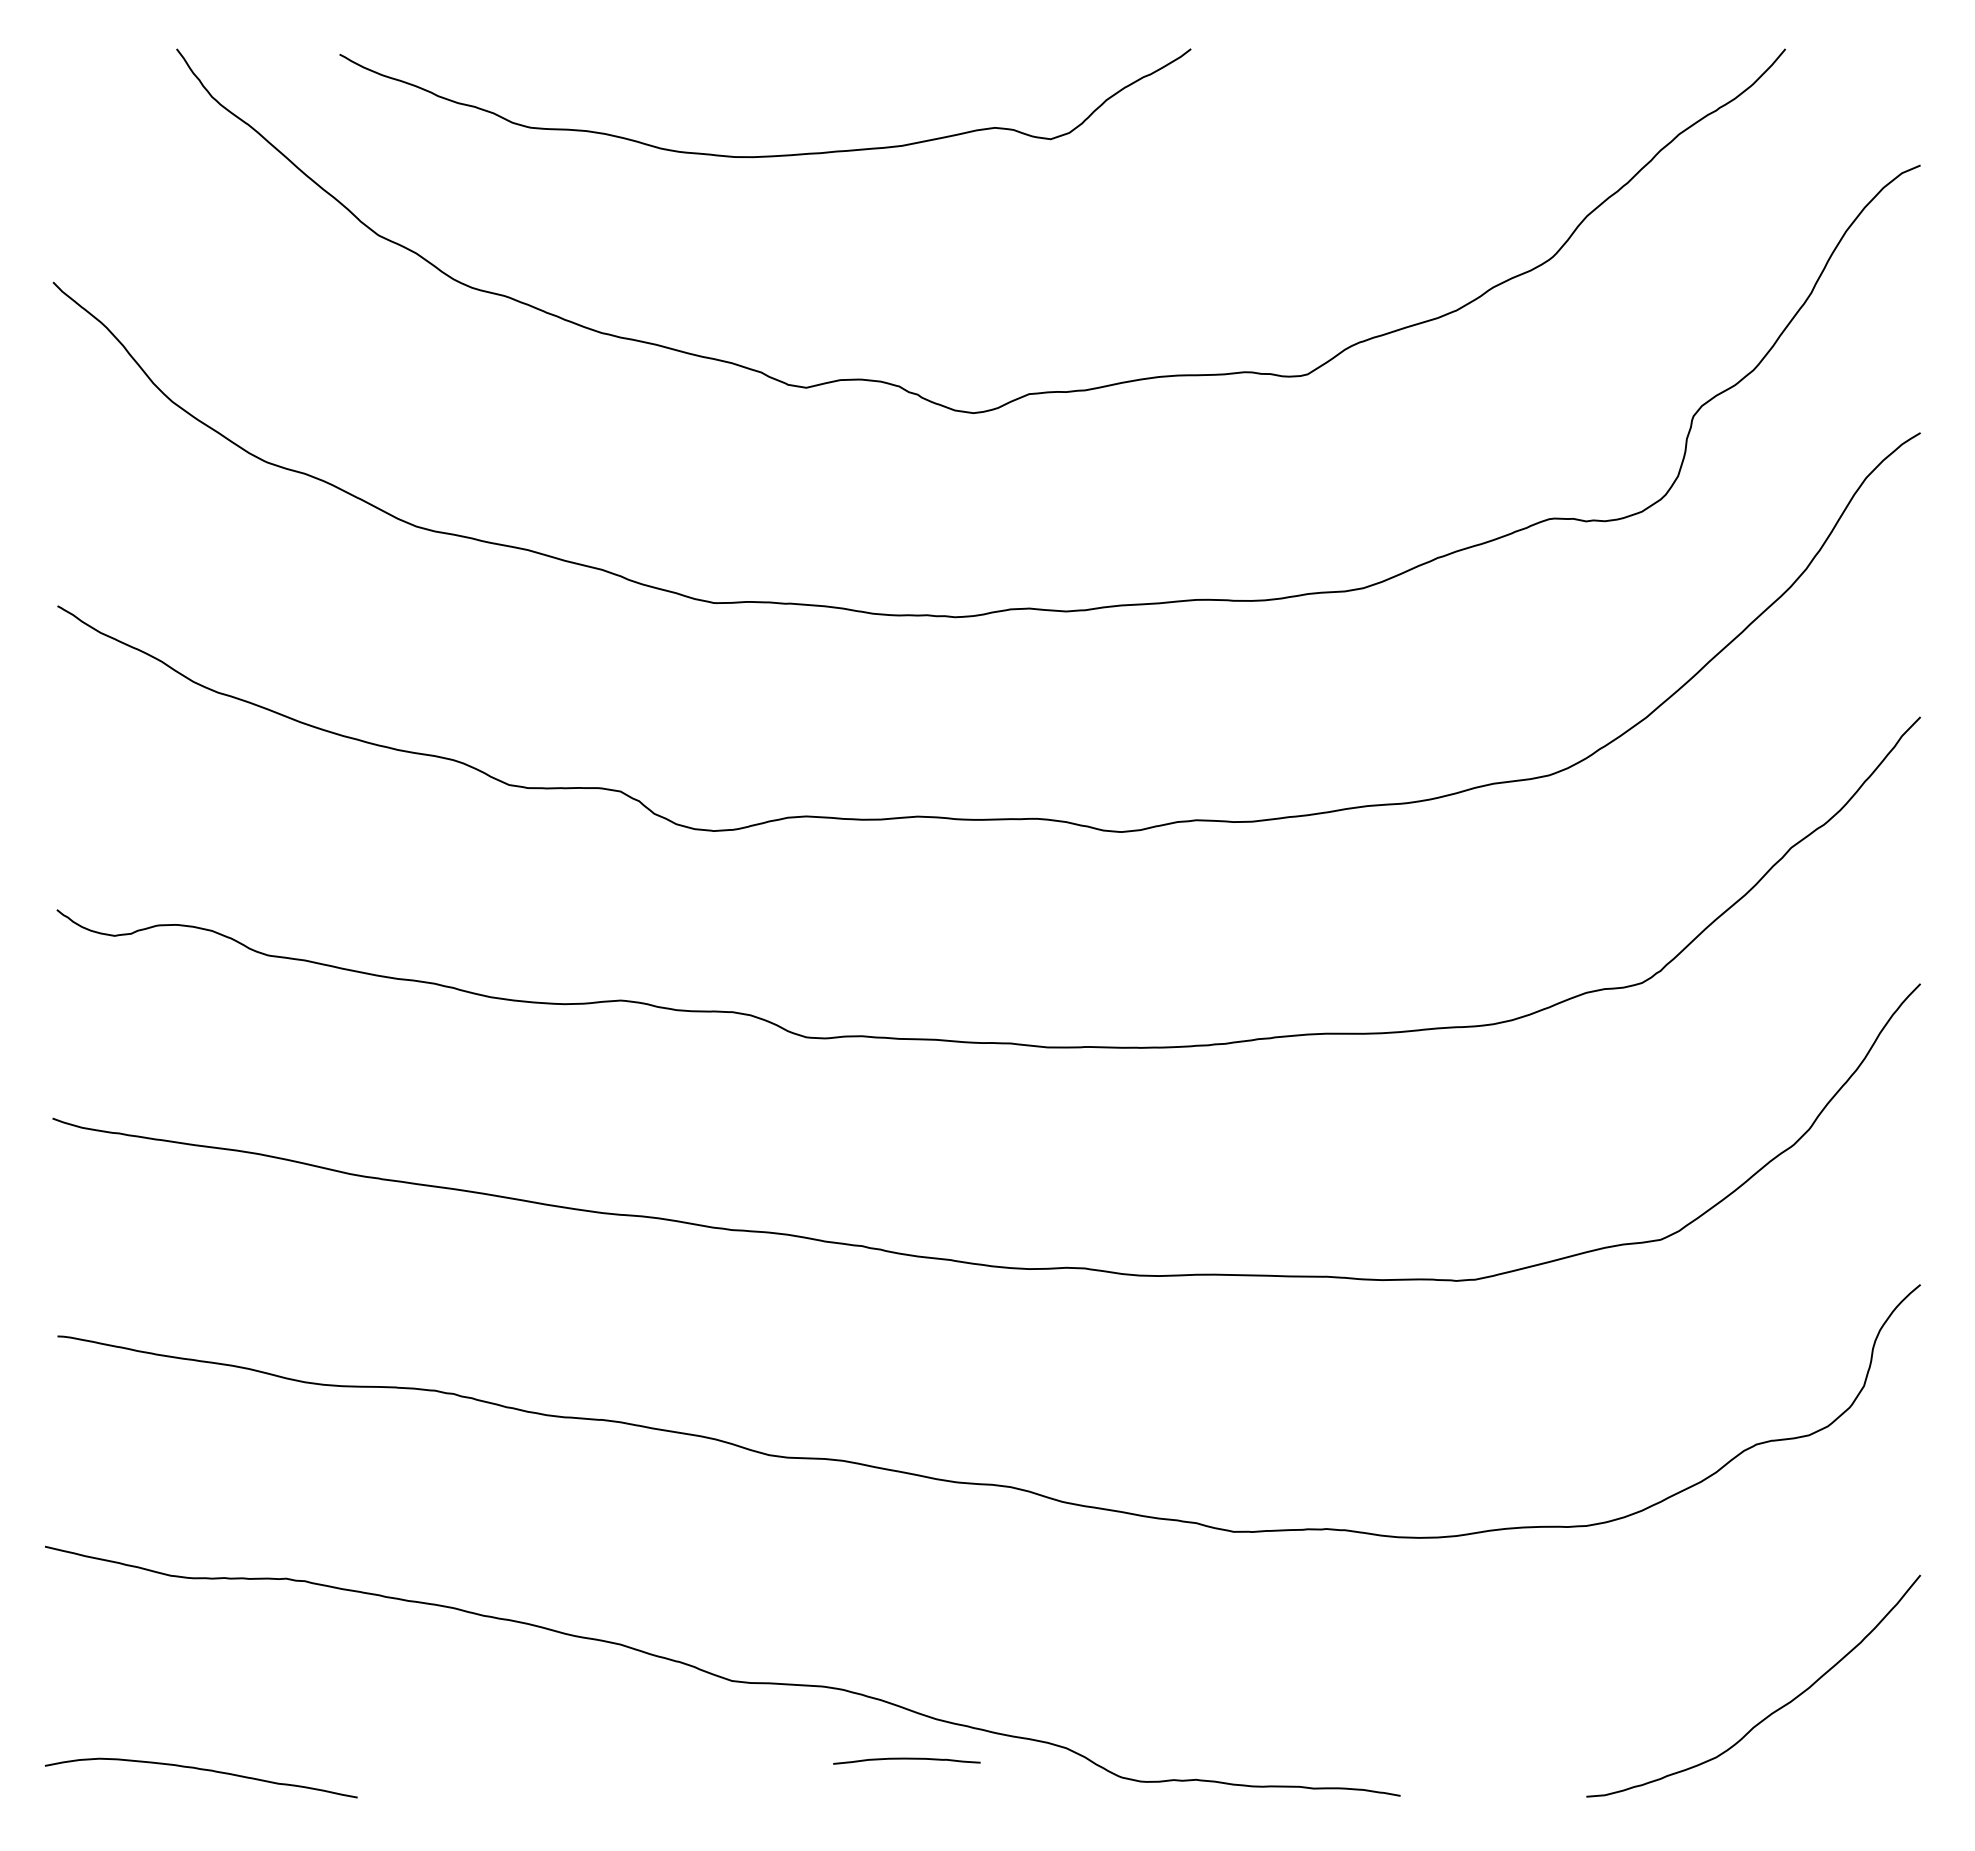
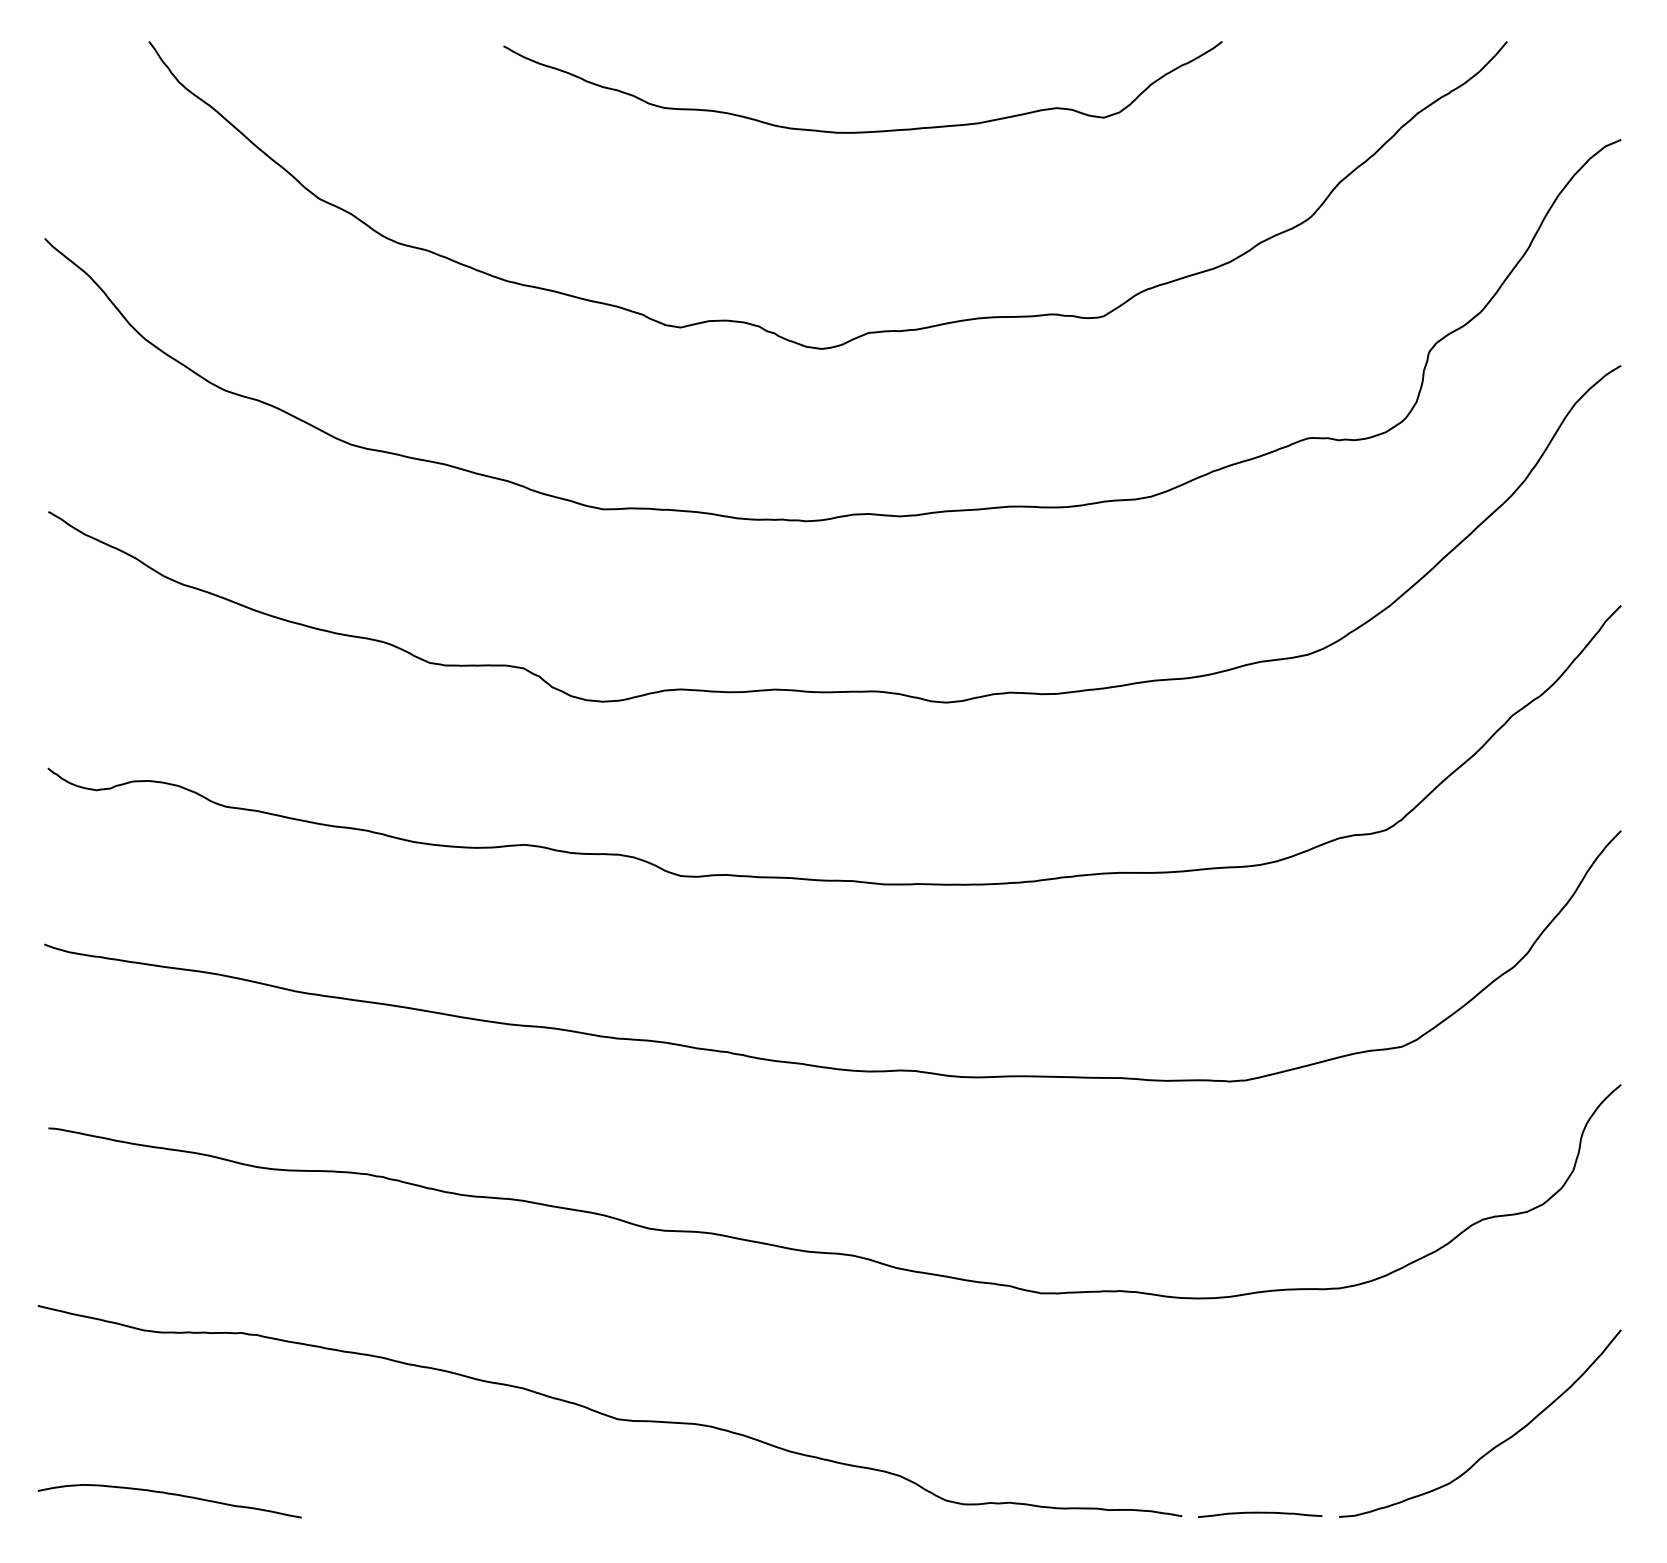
curve: (765, 155) -> (863, 131), moved
curve: (906, 1759) -> (1259, 1513), moved

